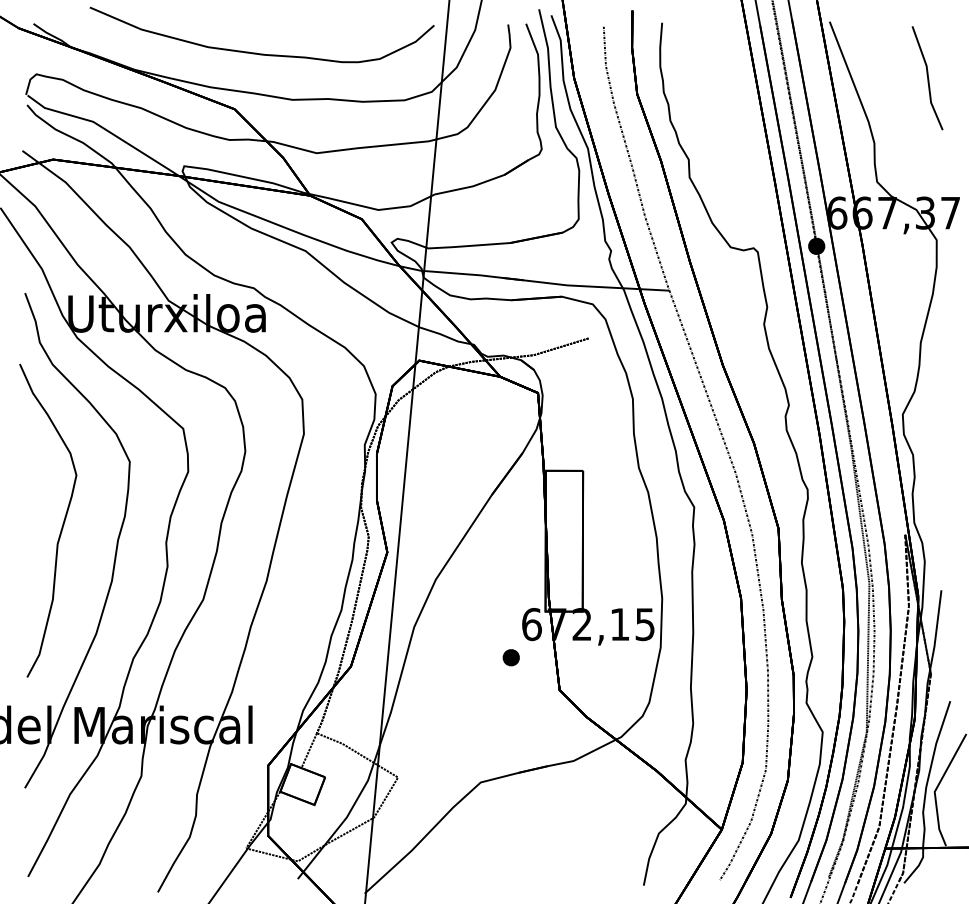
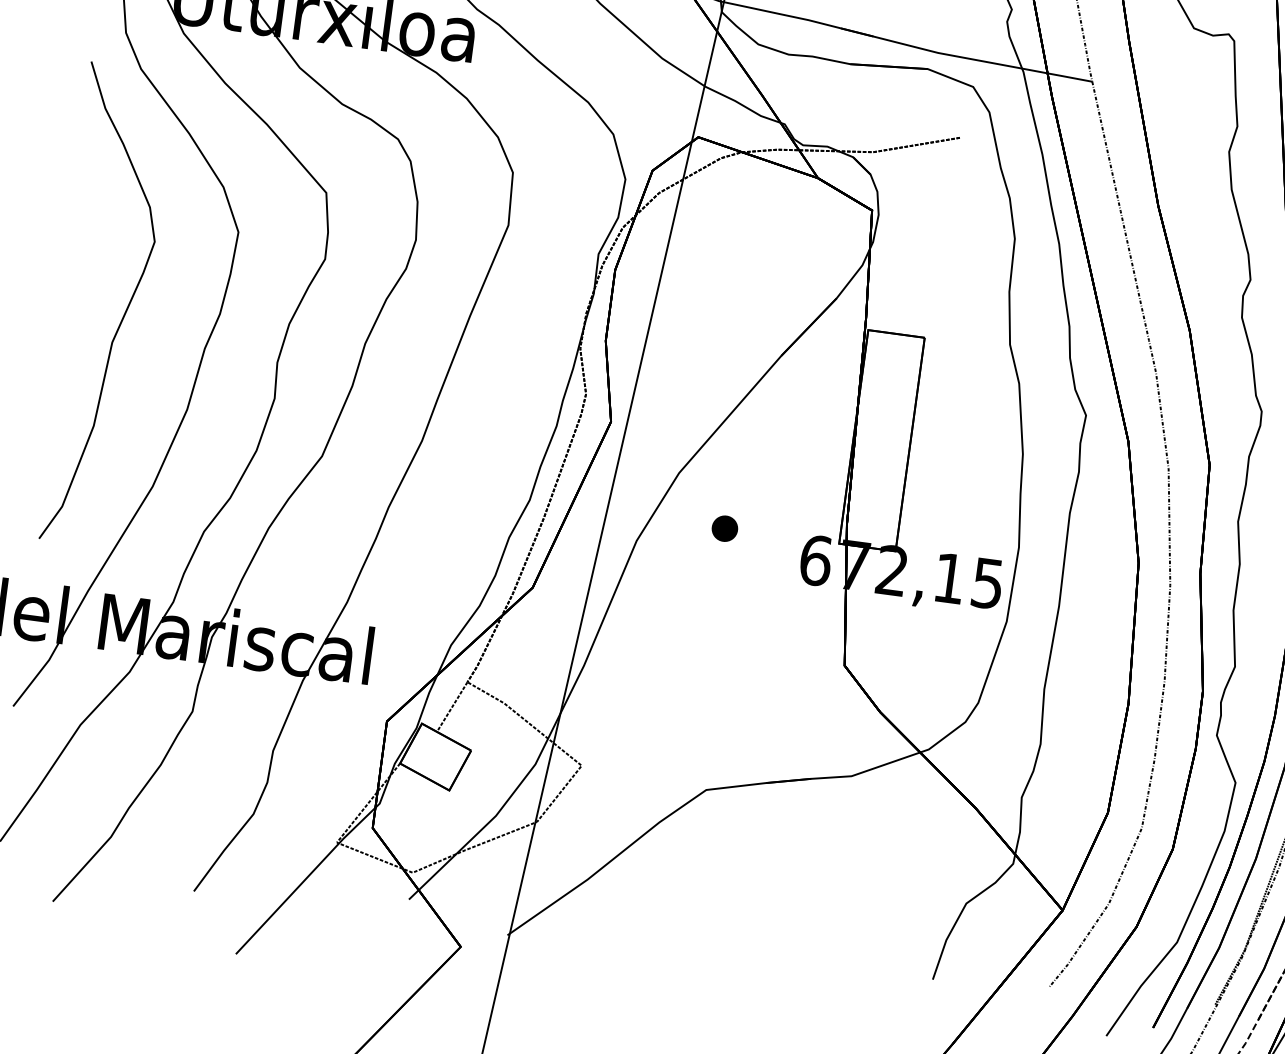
part: (510, 657) -> (723, 528), moved

